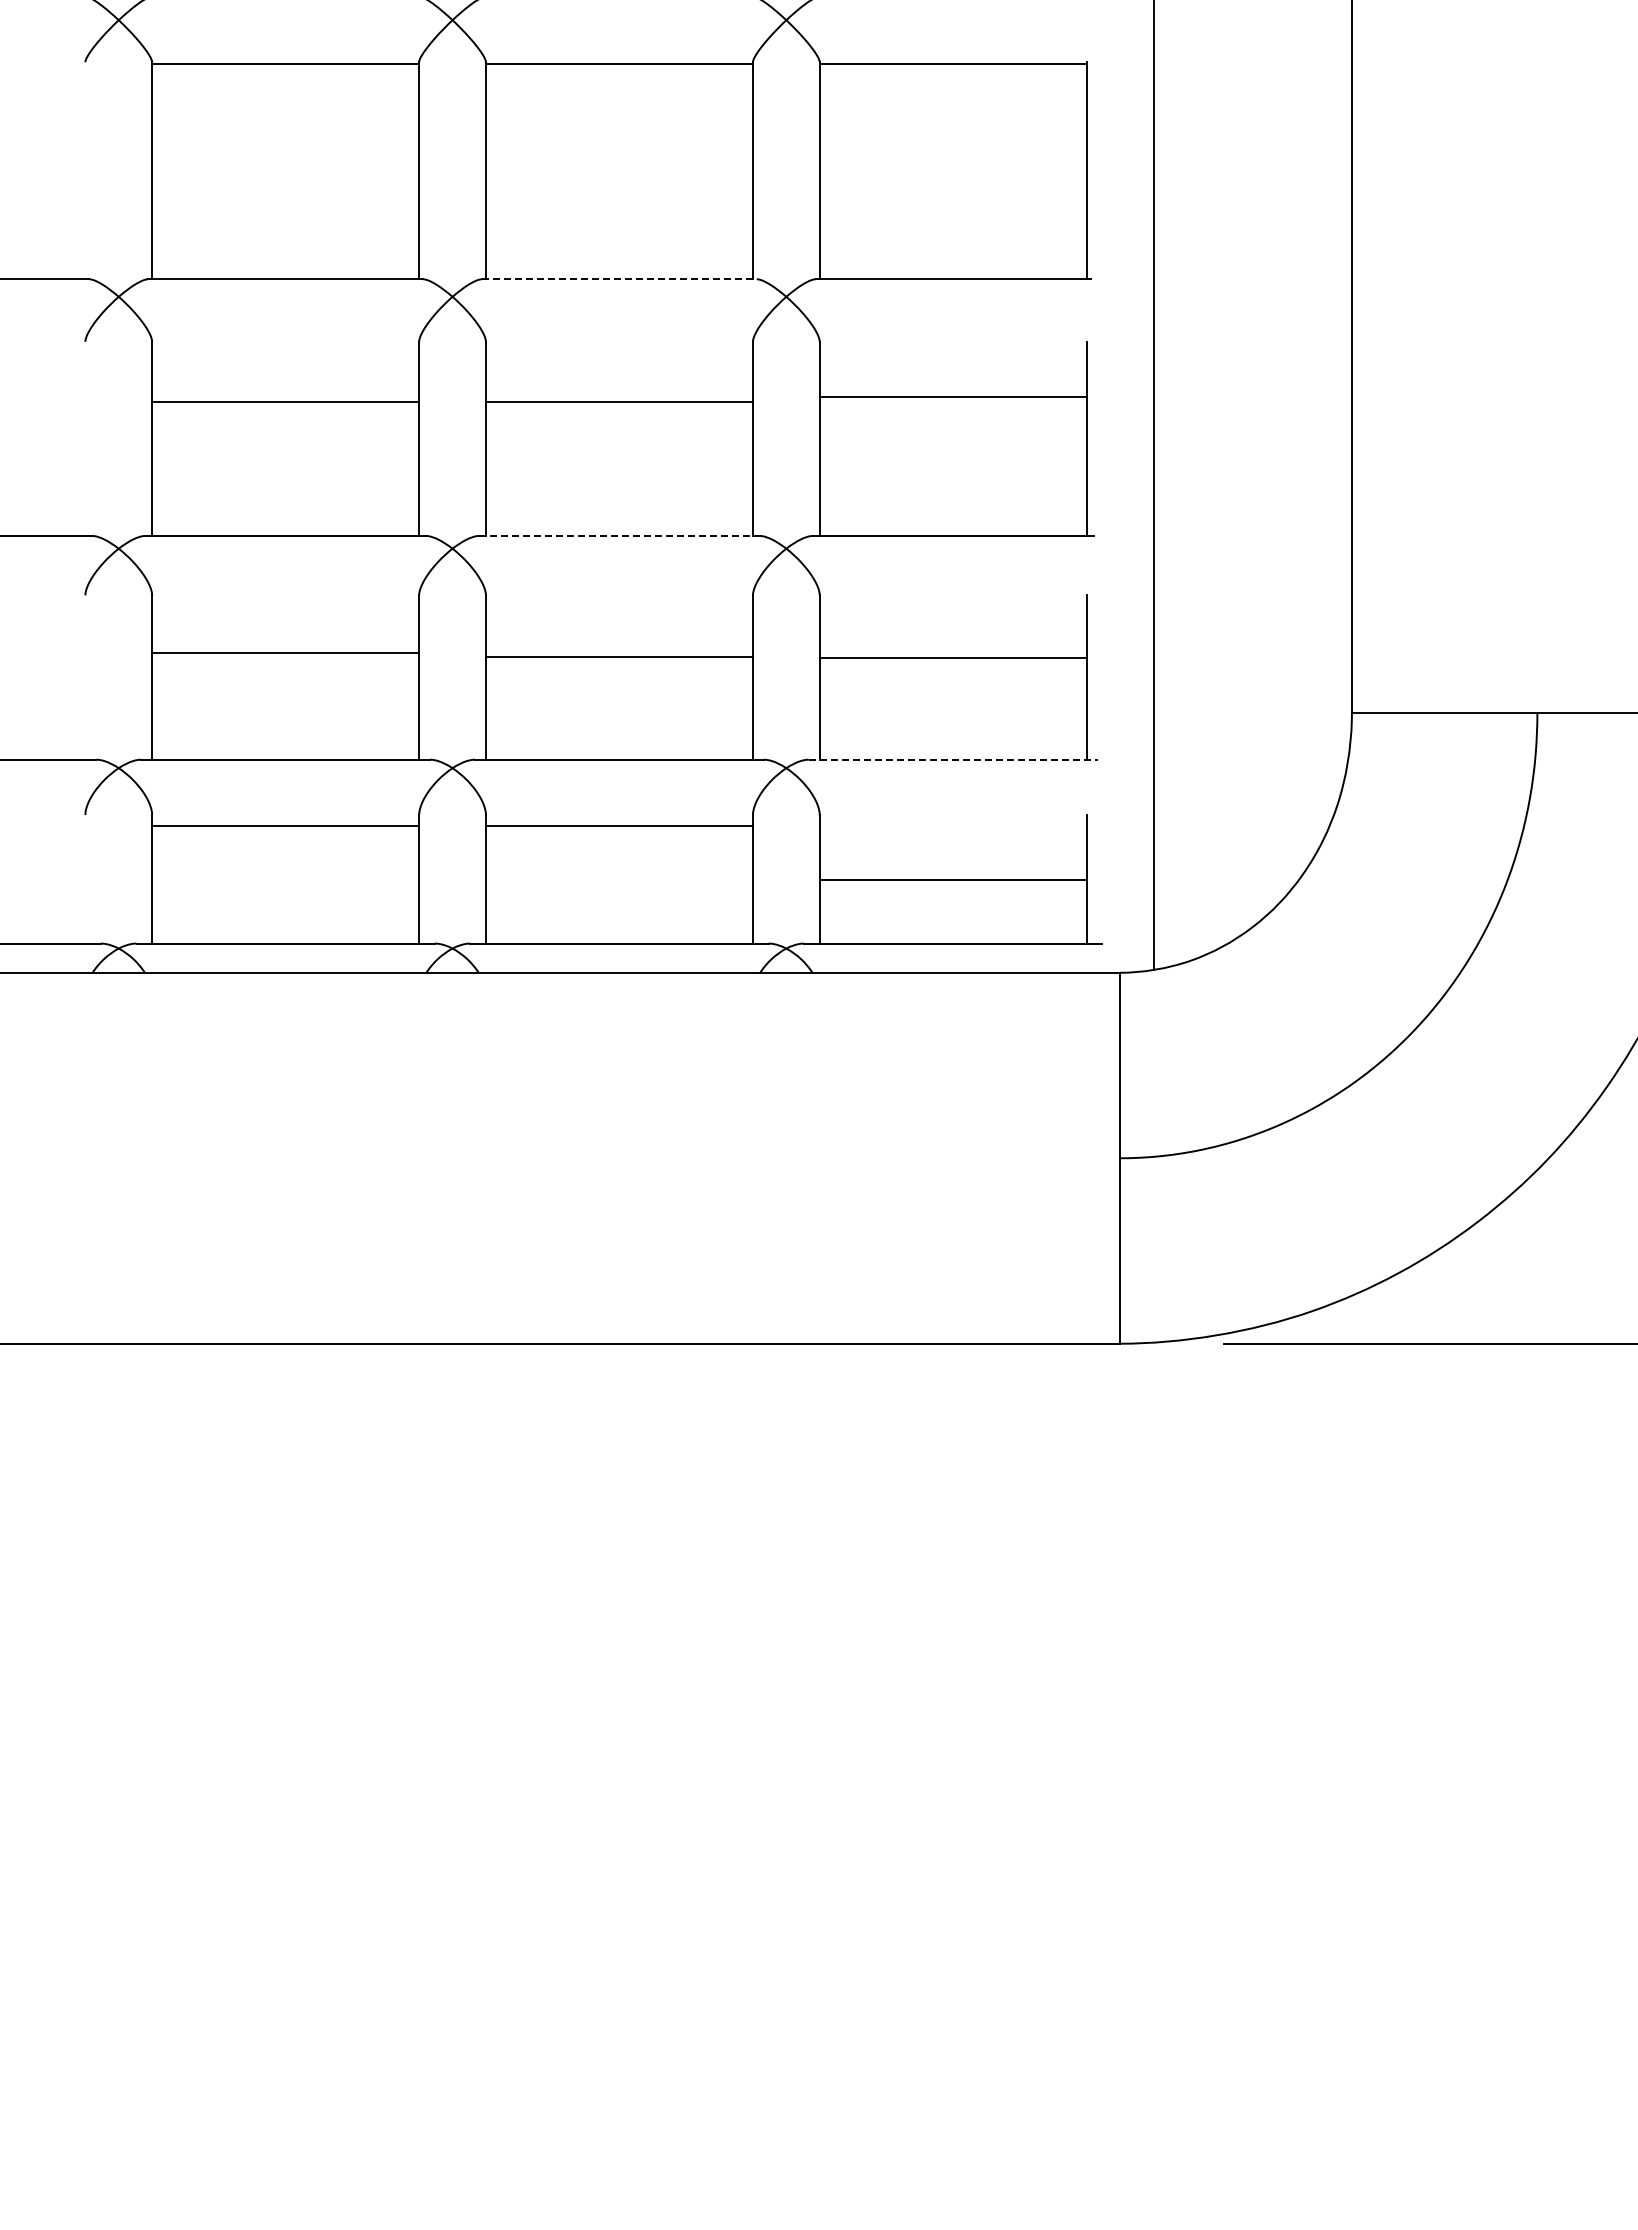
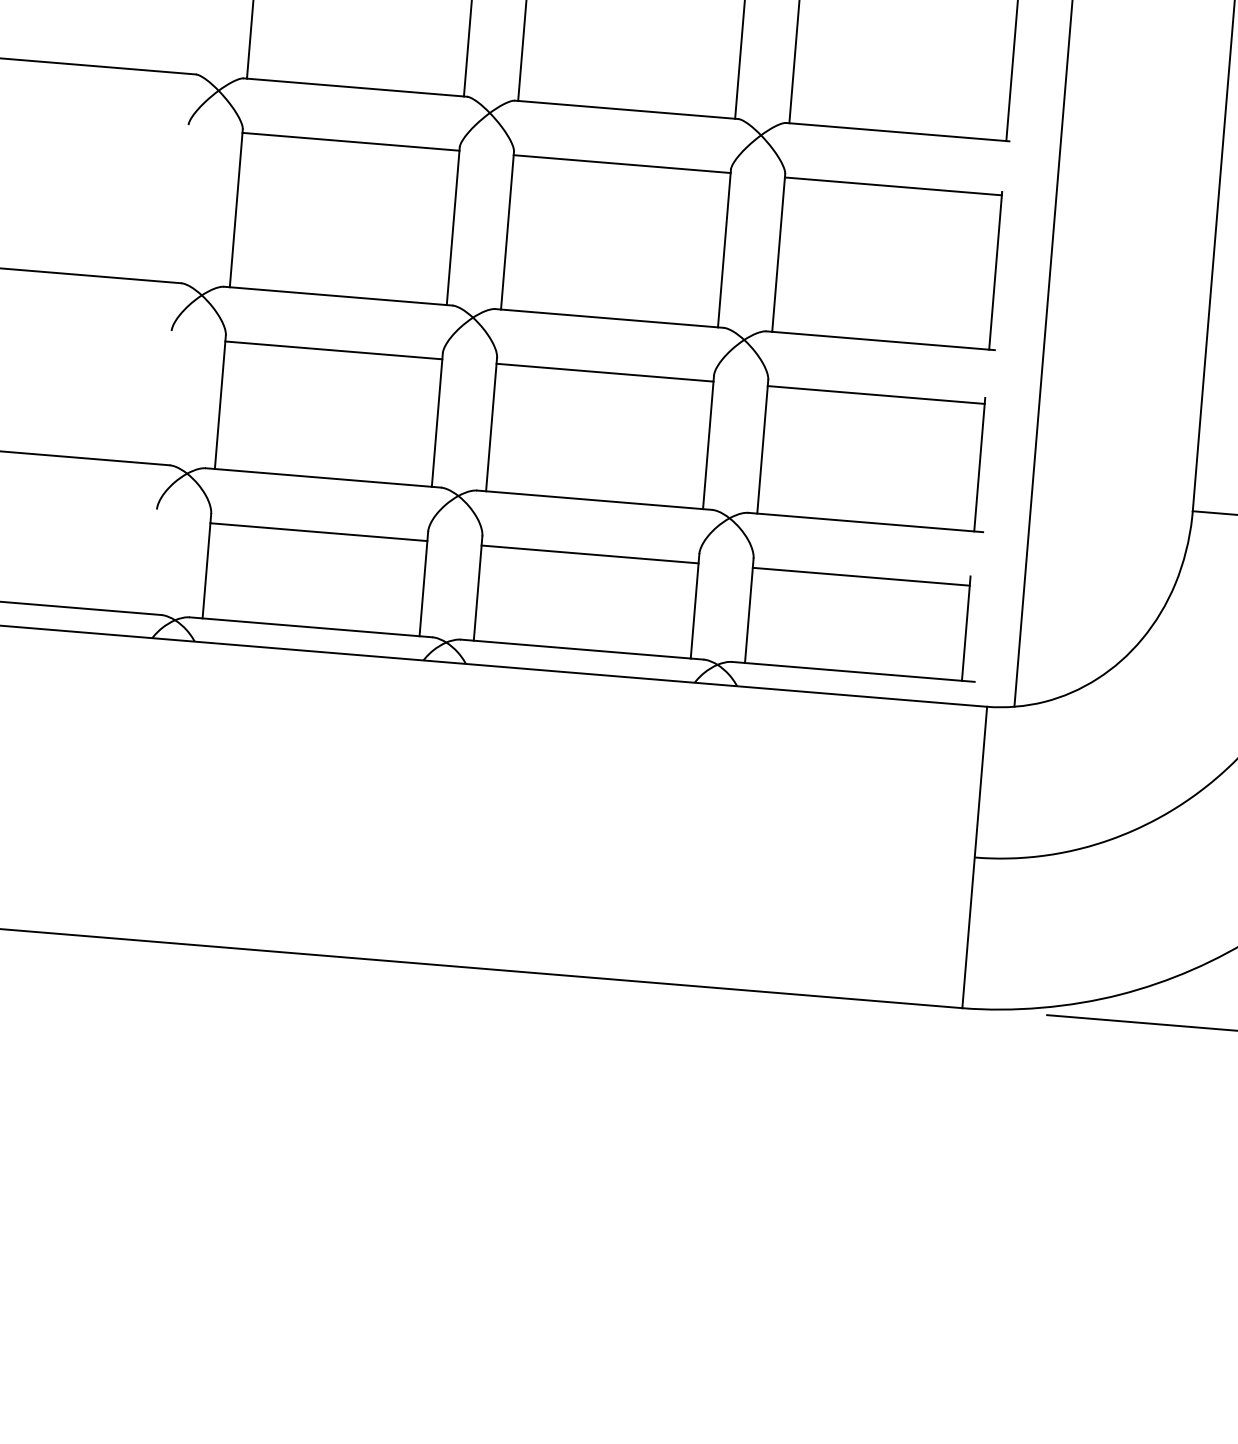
line: (619, 279) -> (626, 110), dashed -> solid
line: (952, 396) -> (892, 185), moved
line: (285, 401) -> (350, 141), moved
line: (618, 401) -> (621, 163), moved
line: (619, 535) -> (609, 318), dashed -> solid
line: (285, 652) -> (333, 350), moved
line: (618, 656) -> (604, 372), moved
line: (952, 657) -> (875, 394), moved
line: (953, 759) -> (865, 522), dashed -> solid
line: (952, 880) -> (860, 576), moved

